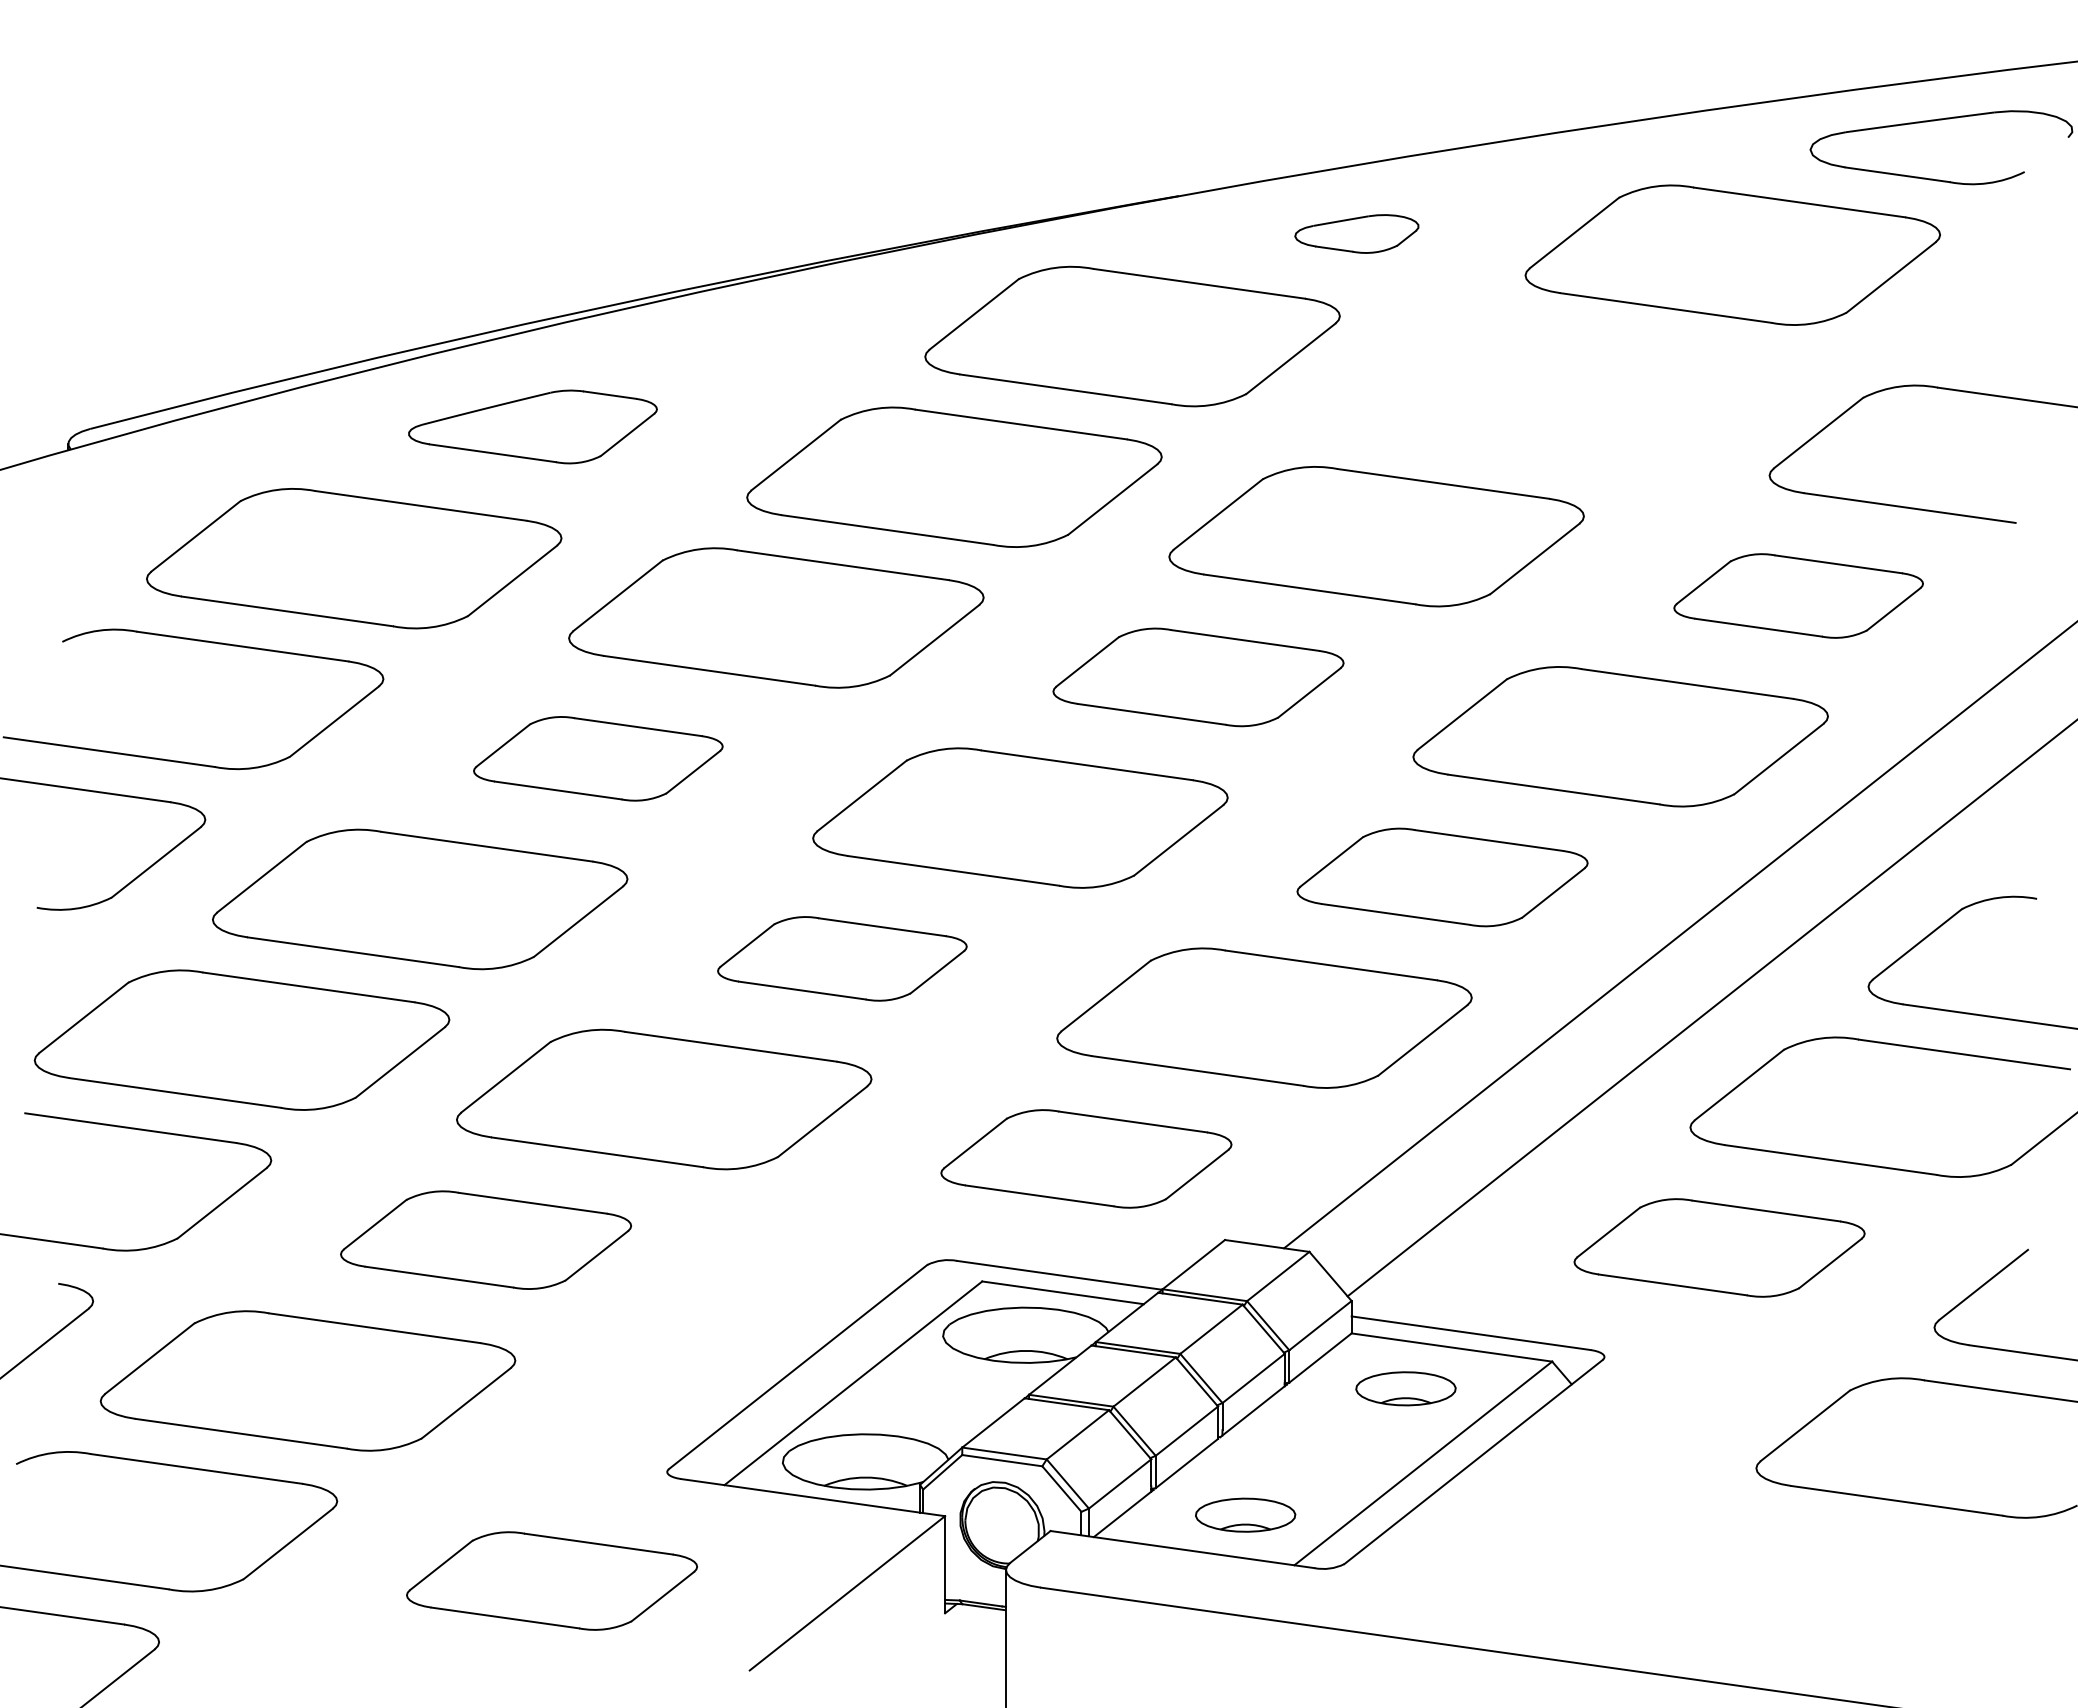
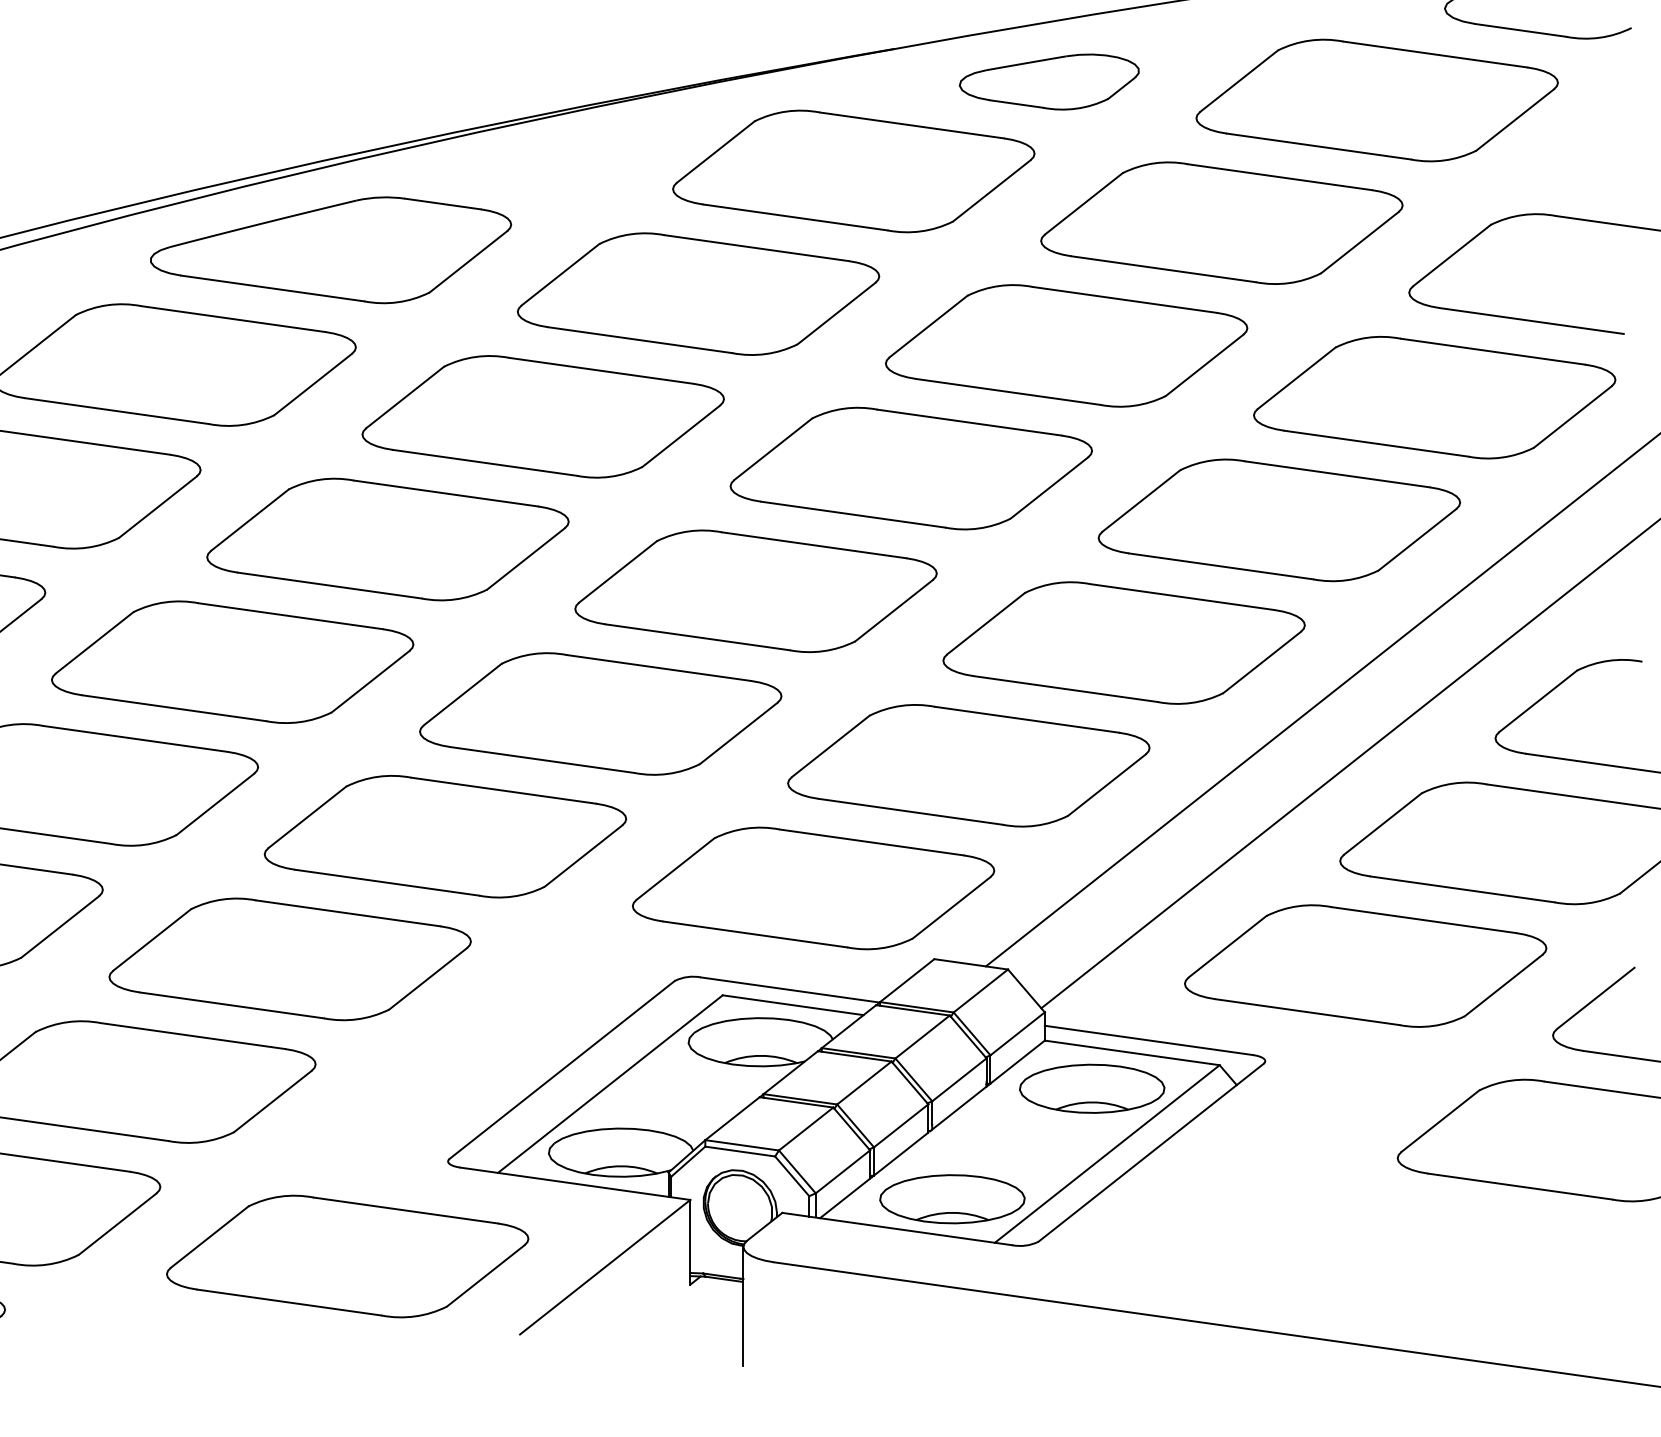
part: (1356, 233) -> (1049, 81), size x1.67
part: (1554, 395) -> (1221, 222), added
part: (532, 426) -> (330, 249), size x1.67
part: (1798, 595) -> (1434, 397), size x1.67
part: (1198, 677) -> (911, 468), size x1.43
part: (598, 758) -> (388, 539), size x1.67
part: (1442, 877) -> (1124, 643), size x1.43
part: (842, 958) -> (600, 713), size x1.67
part: (1086, 1158) -> (813, 888), size x1.43
part: (485, 1239) -> (289, 958), size x1.43
part: (1719, 1247) -> (1365, 965), size x1.43
part: (1405, 1388) -> (1091, 1088), size x1.67
part: (1245, 1514) -> (952, 1198), size x1.67
part: (551, 1580) -> (347, 1256), size x1.43

